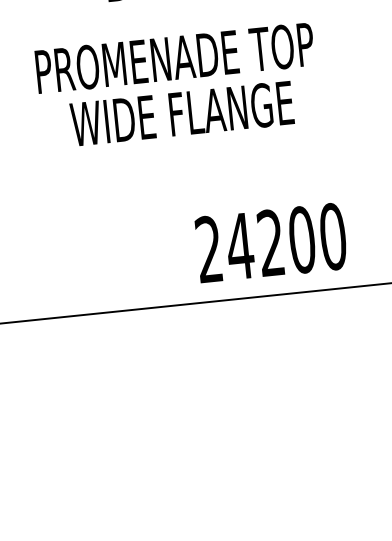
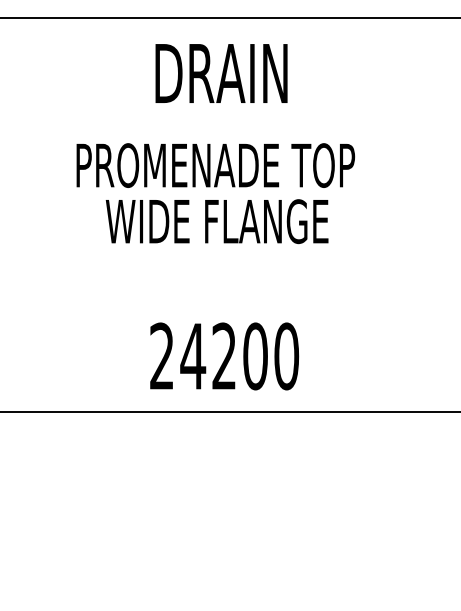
text: (271, 243) -> (224, 356), moved

